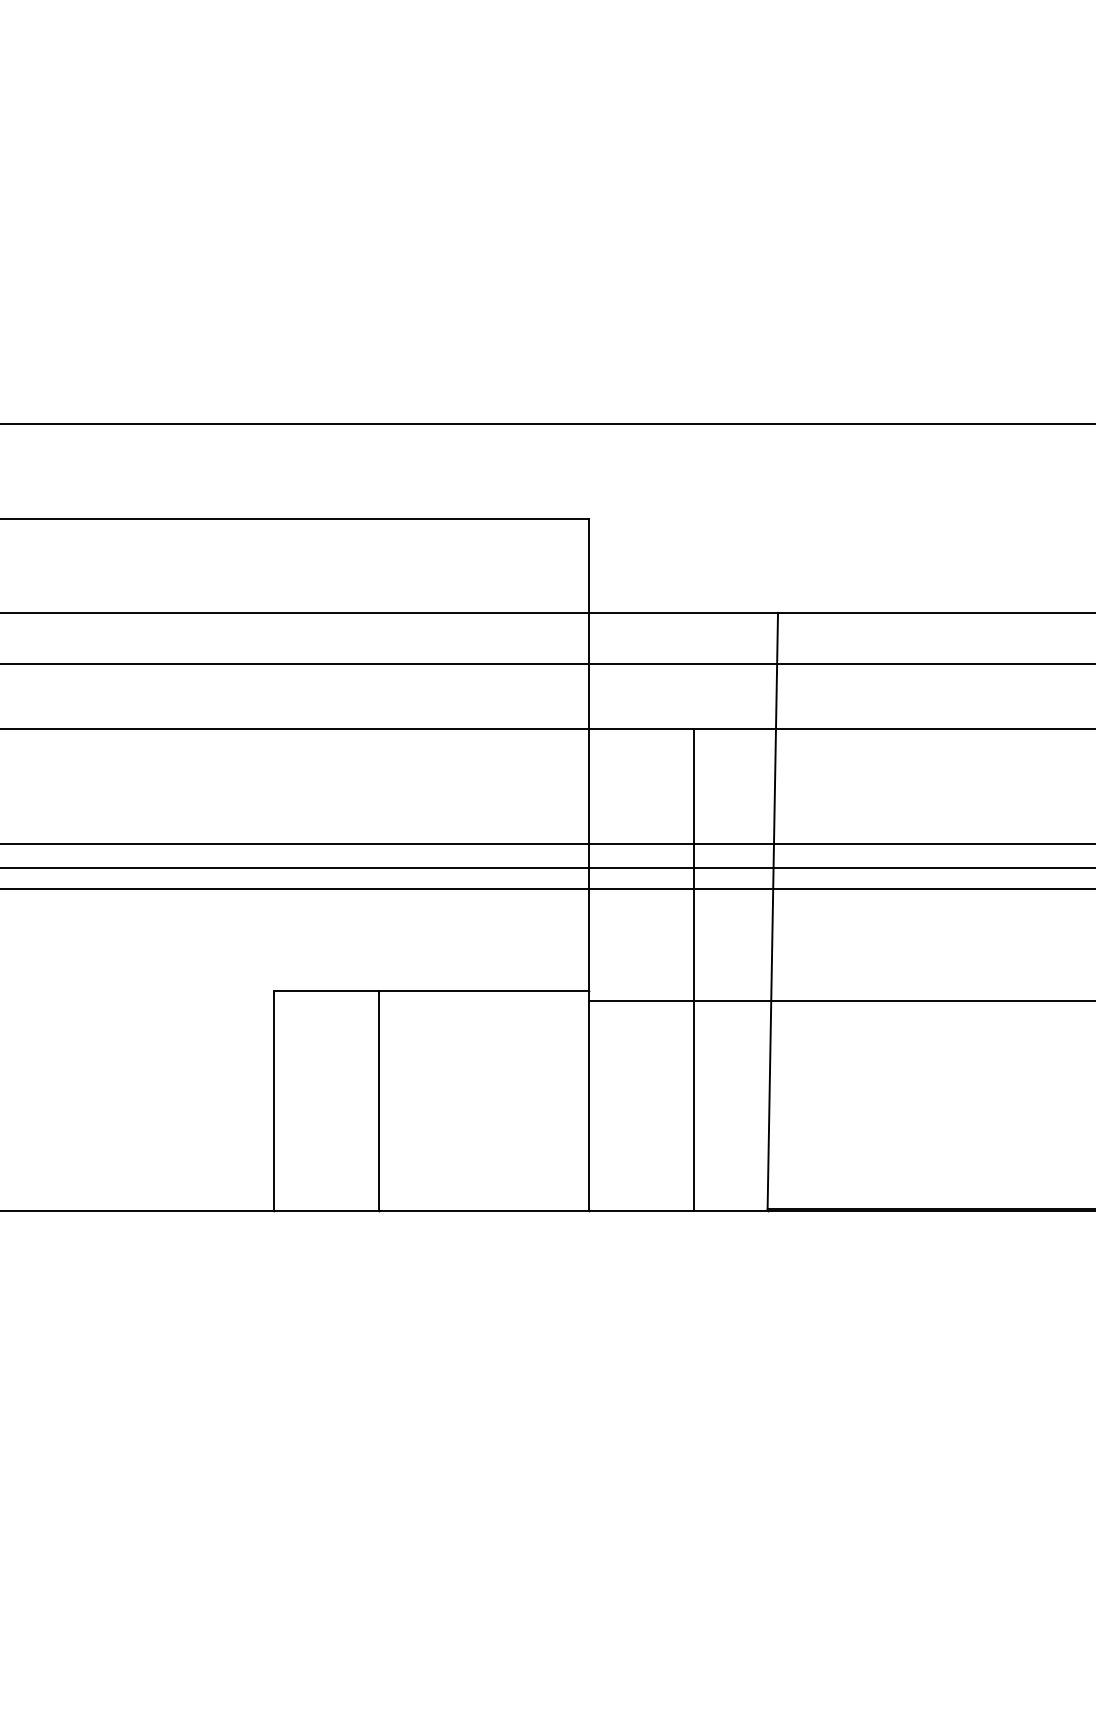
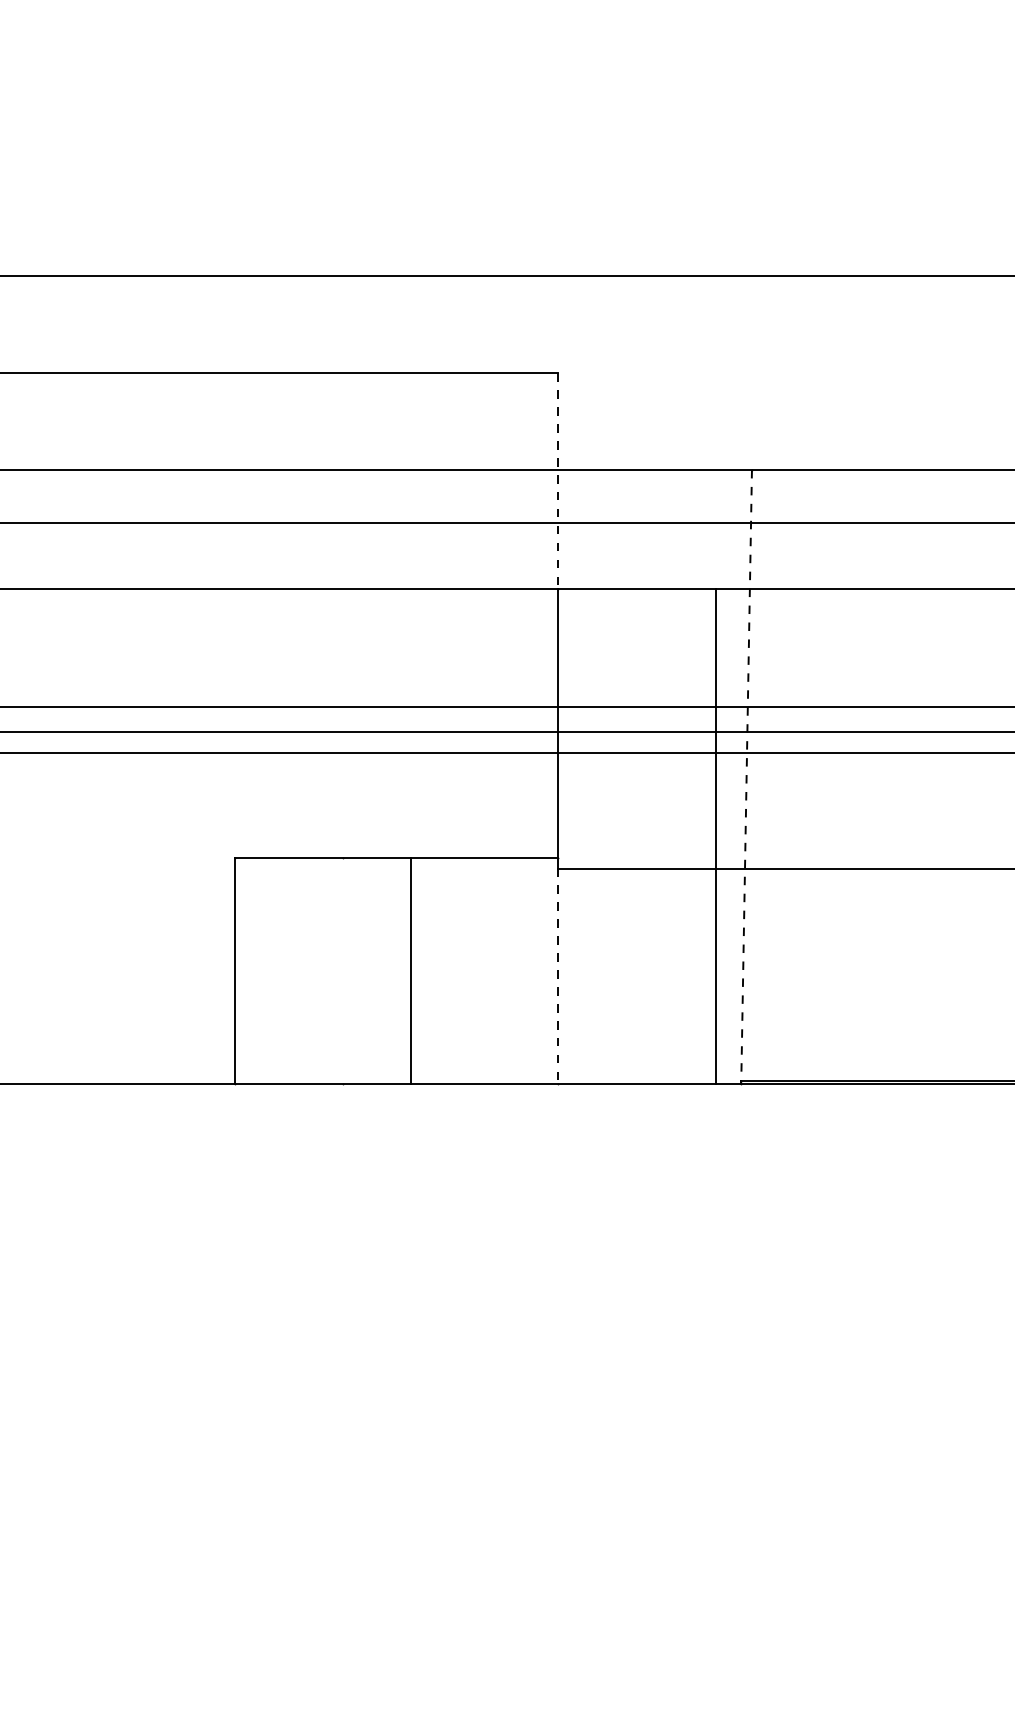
line: (589, 623) -> (558, 480), solid -> dashed
line: (772, 911) -> (746, 776), solid -> dashed
line: (694, 969) -> (716, 835), moved
line: (379, 1100) -> (410, 970), moved
line: (589, 1106) -> (558, 976), solid -> dashed

